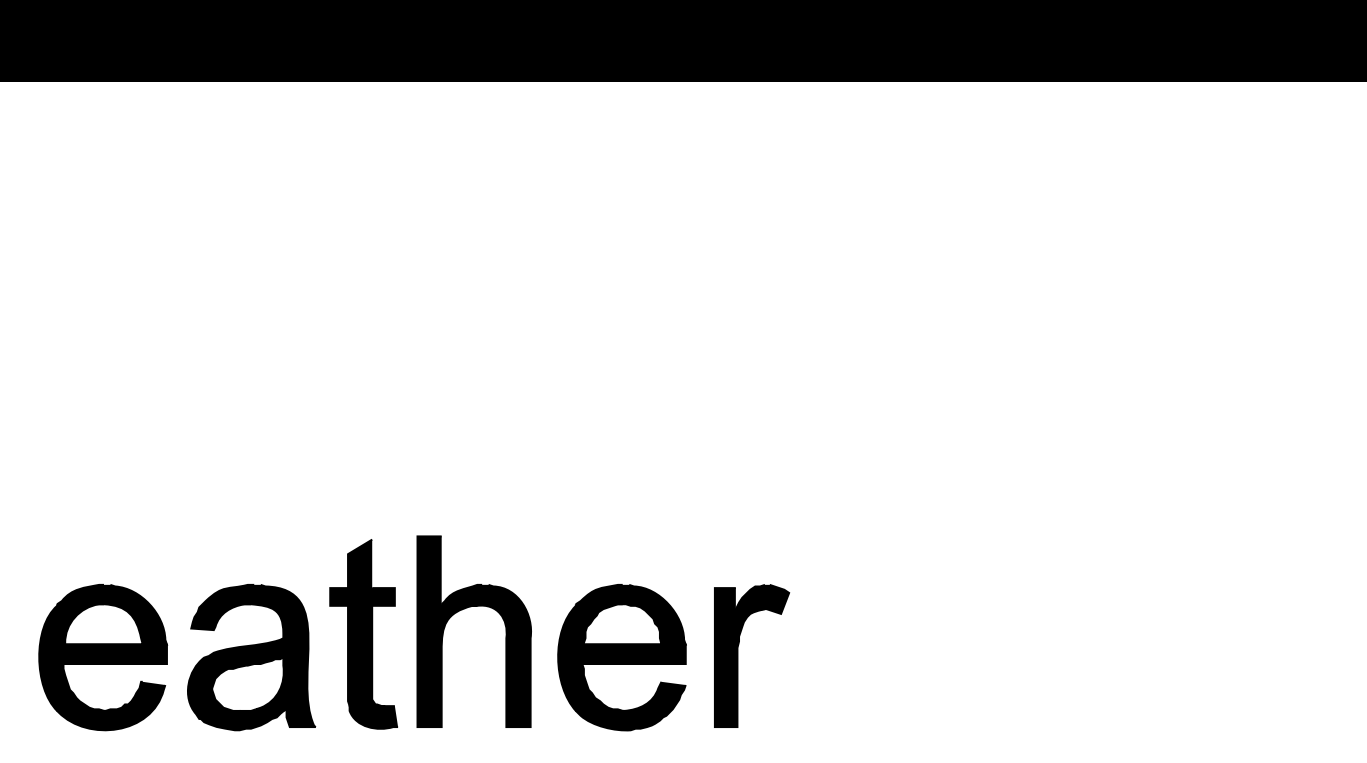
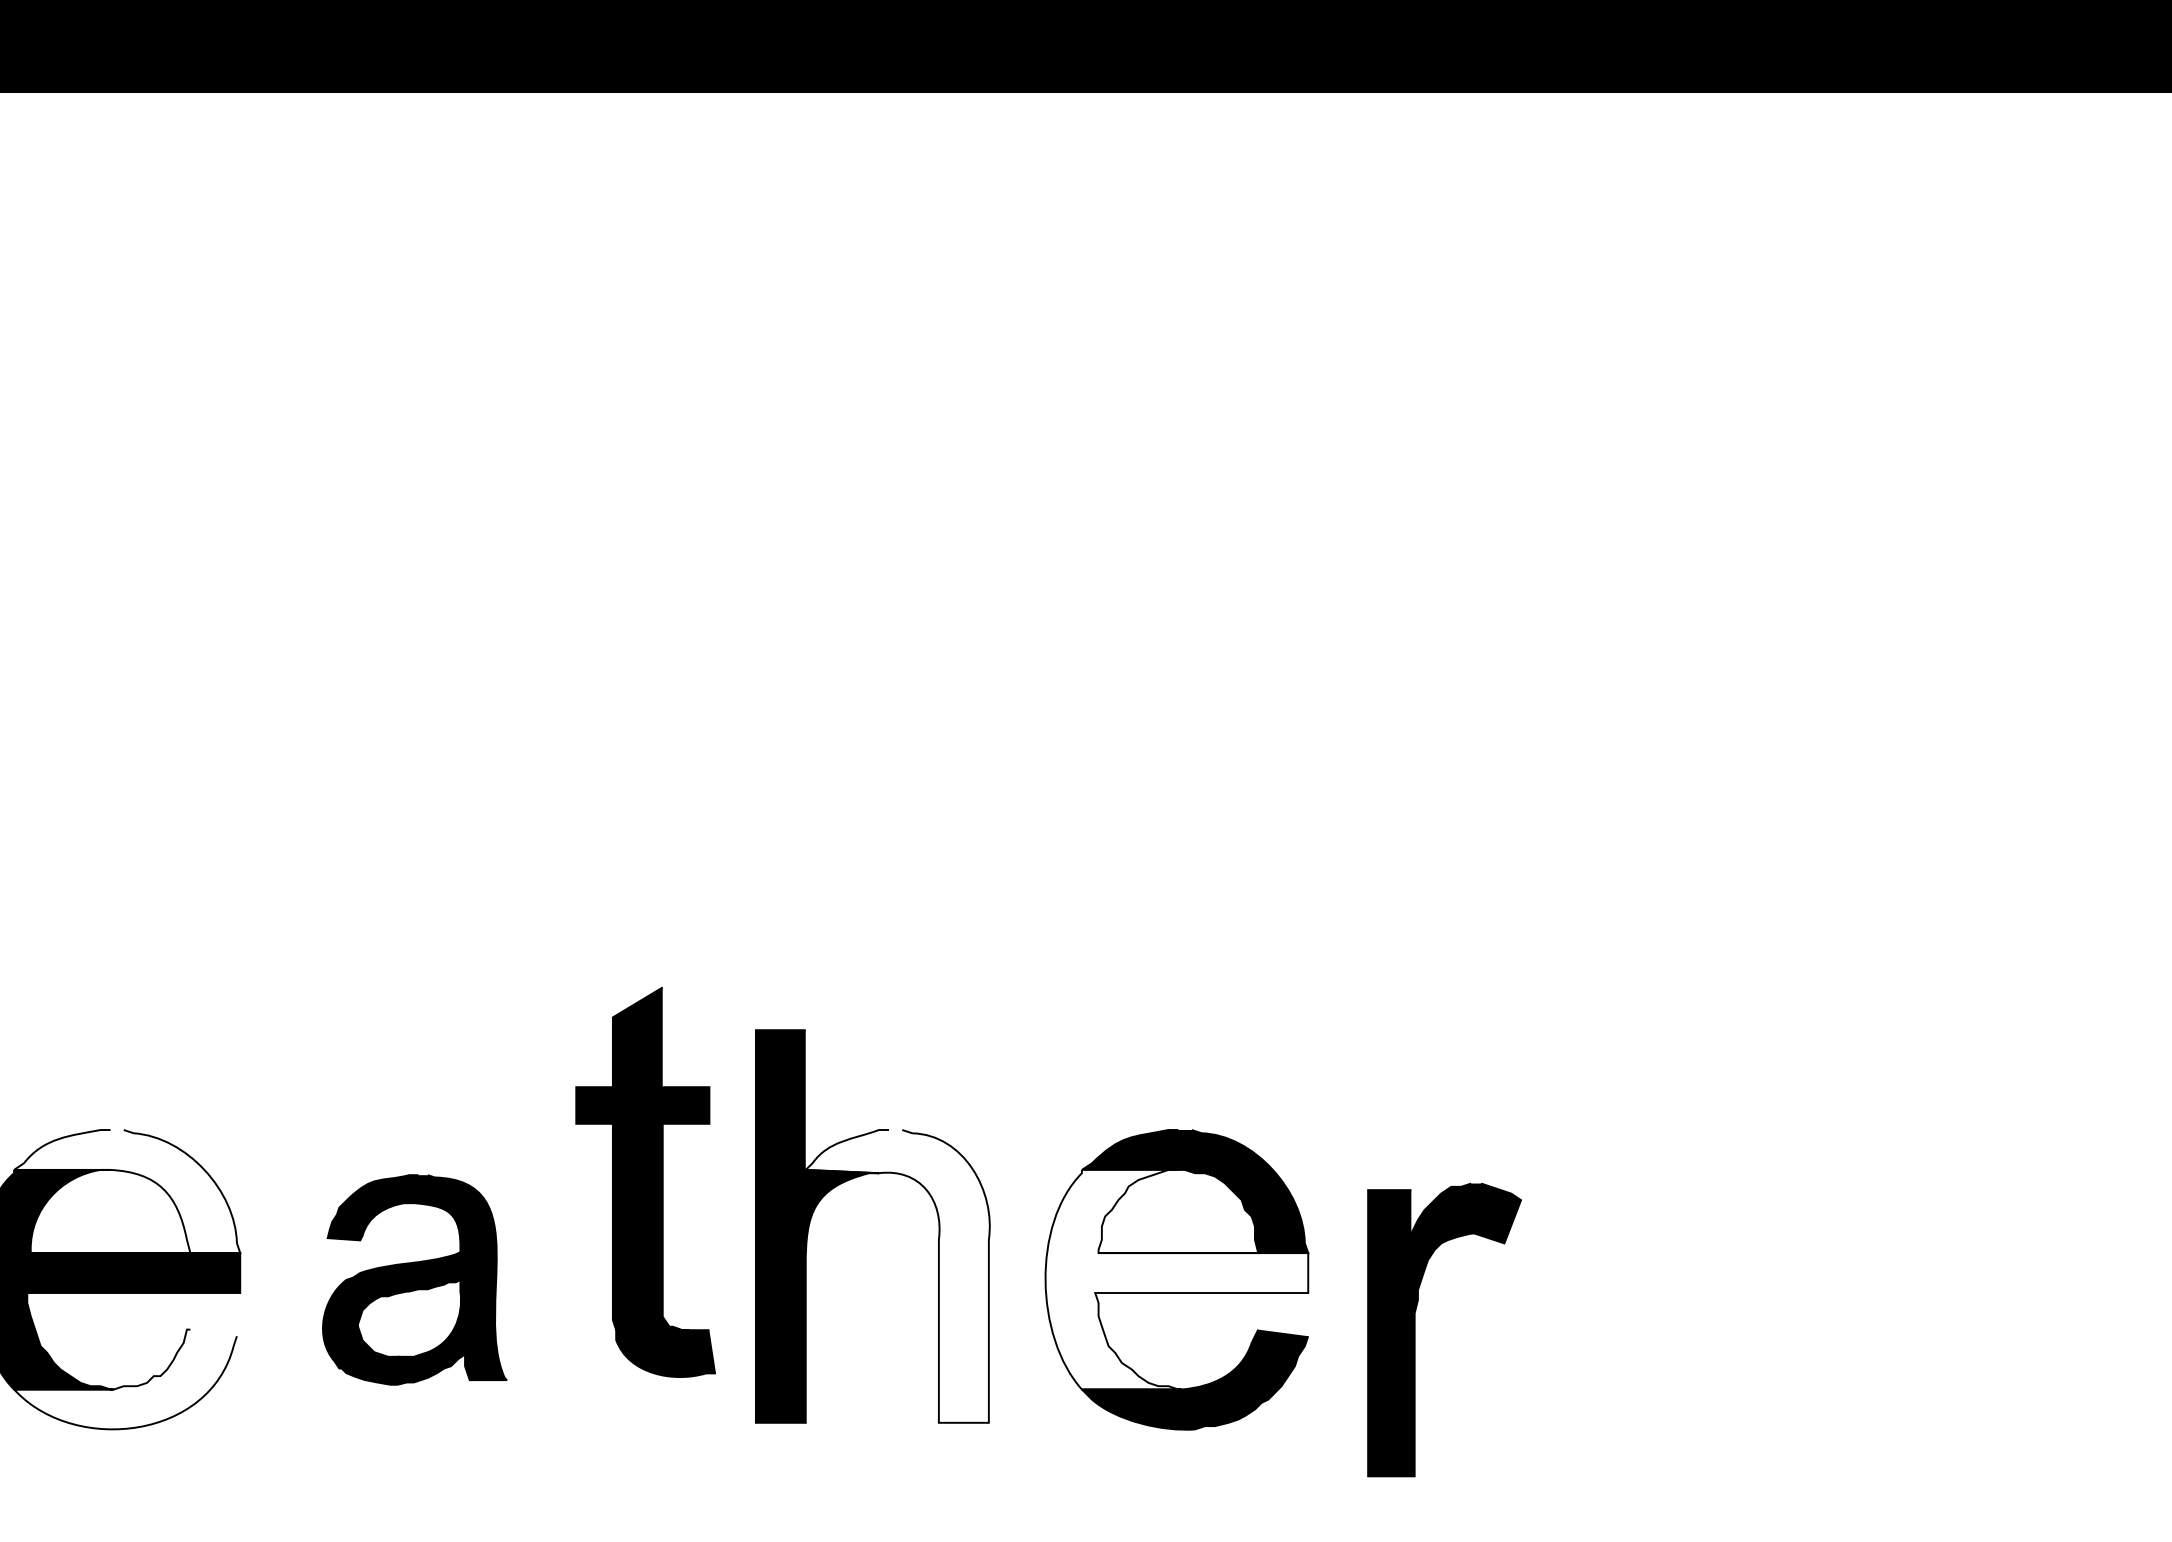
fill: (111, 614) -> (126, 1191), removed
part: (363, 634) -> (644, 1182), moved
fill: (486, 655) -> (898, 1275), removed
part: (738, 655) -> (1416, 1328), moved
part: (251, 657) -> (414, 1279), size x0.7
fill: (621, 657) -> (1175, 1279), removed
fill: (111, 705) -> (126, 1378), removed

